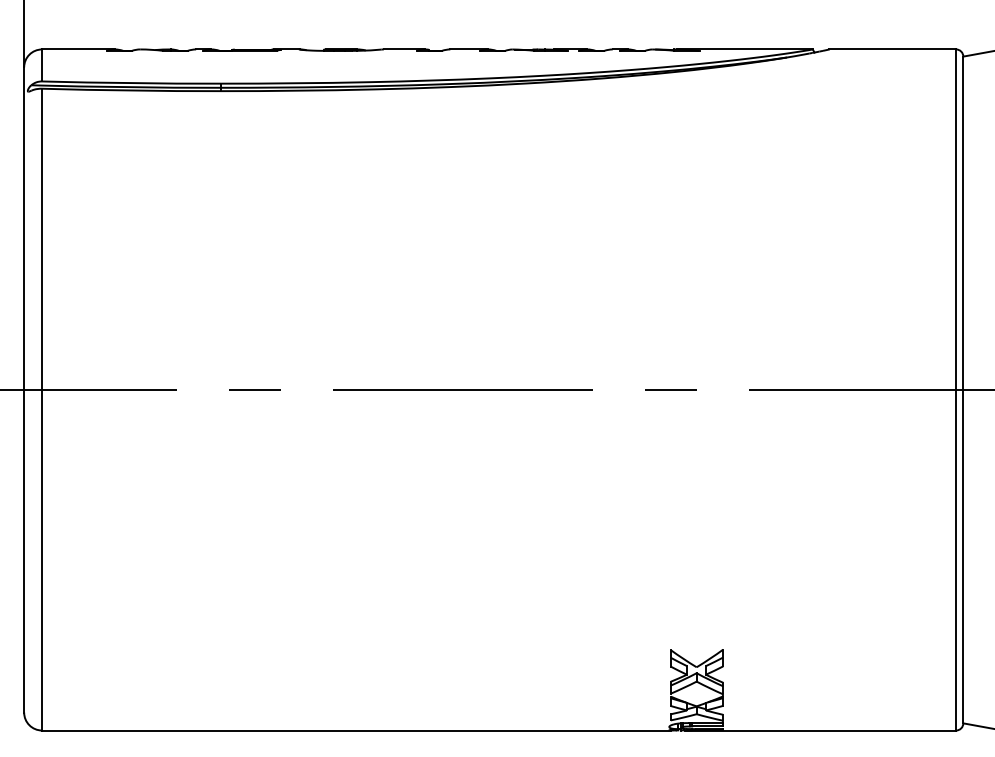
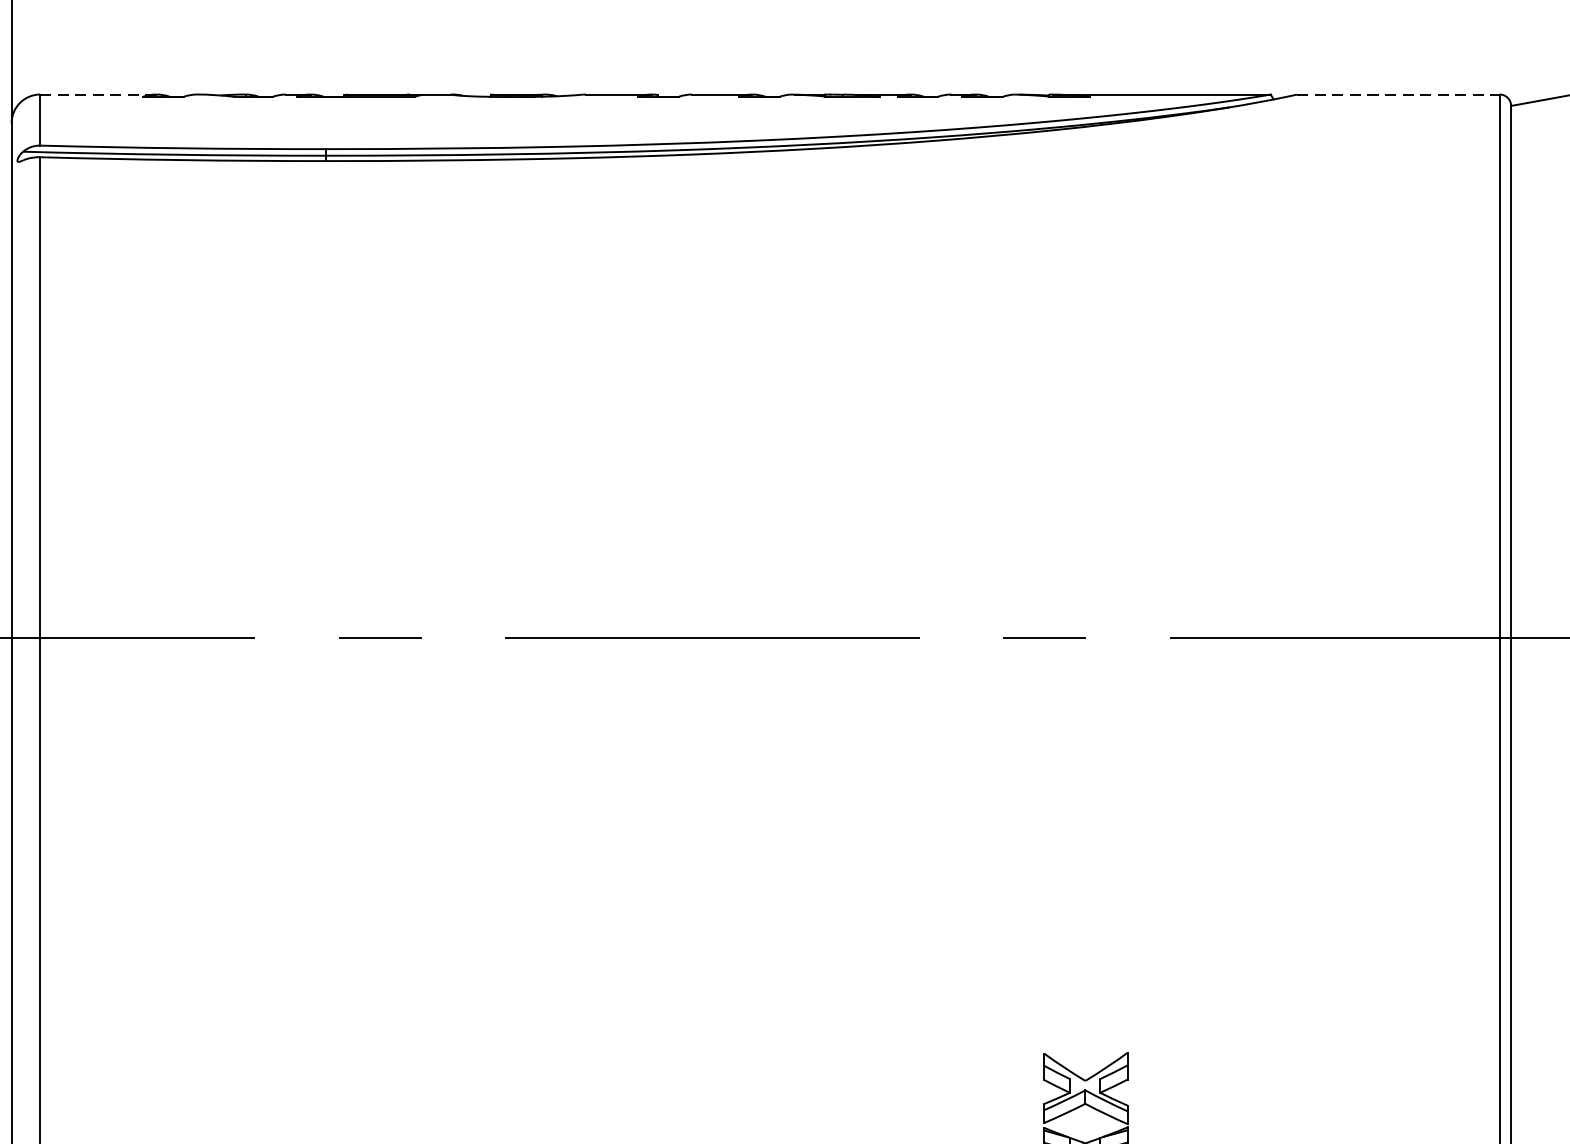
line: (78, 49) -> (98, 94), solid -> dashed
line: (893, 49) -> (1399, 94), solid -> dashed

